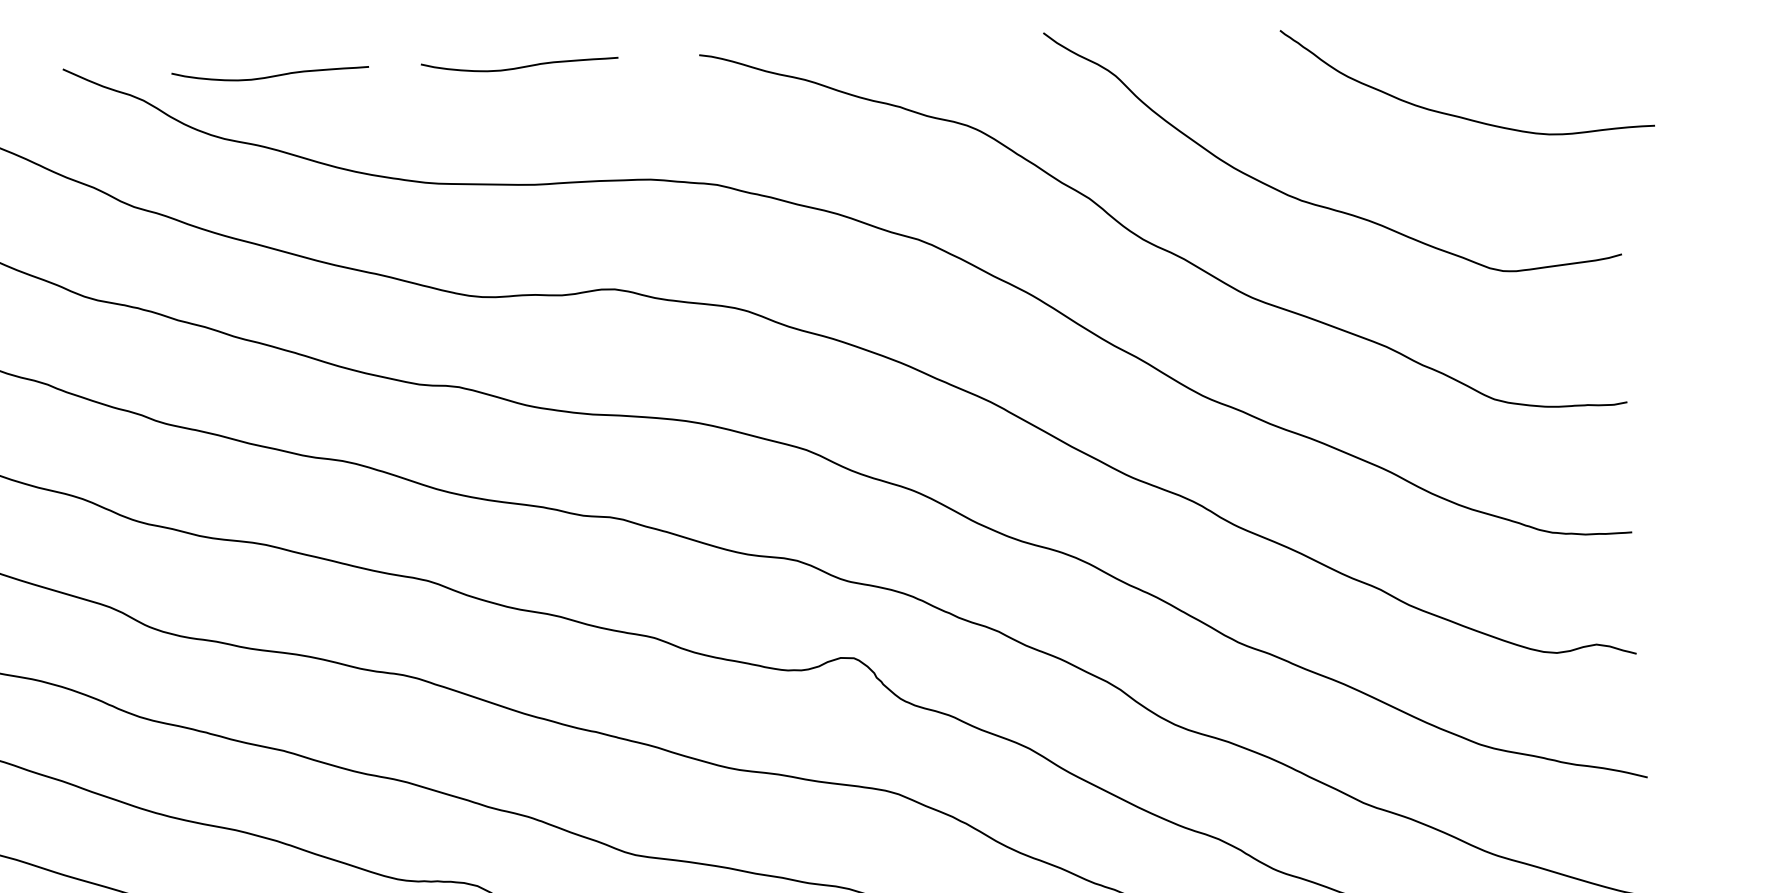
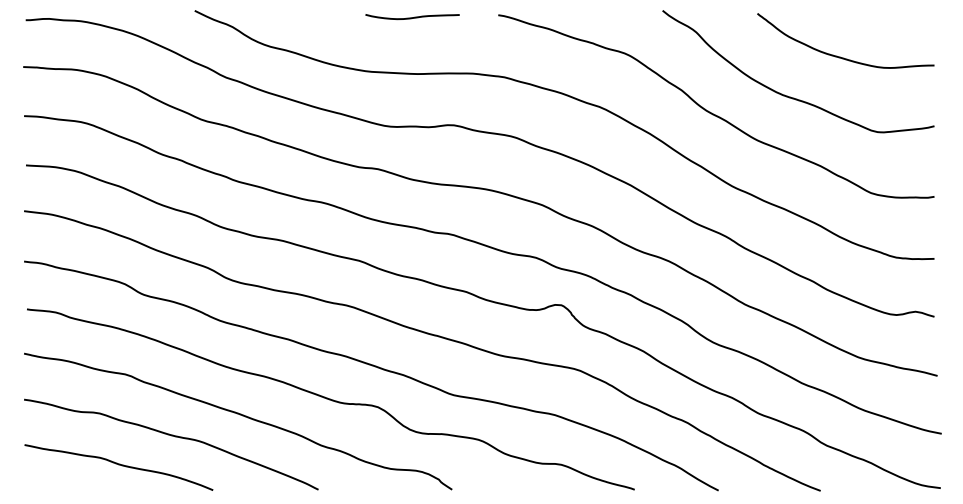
curve: (270, 75) -> (293, 17), removed
curve: (1457, 114) -> (840, 56), moved

